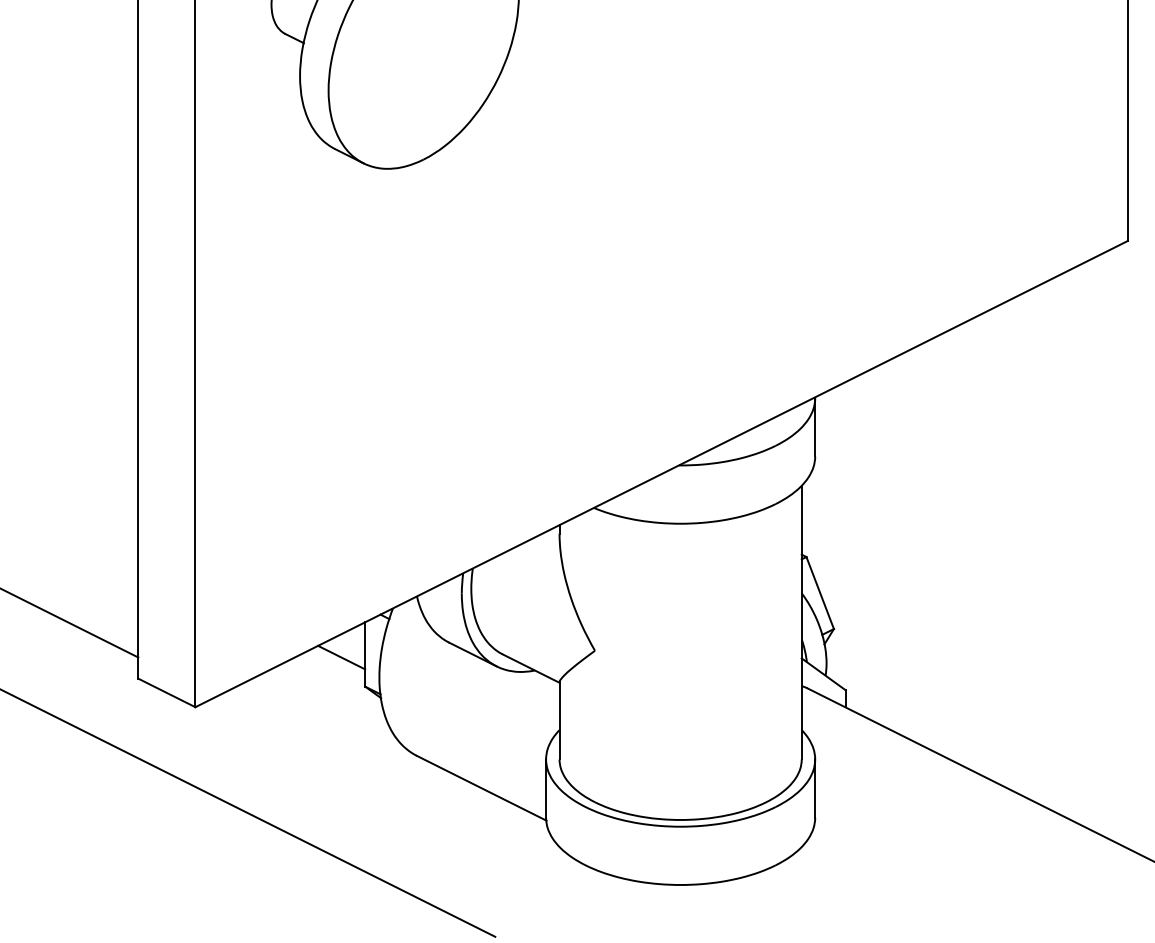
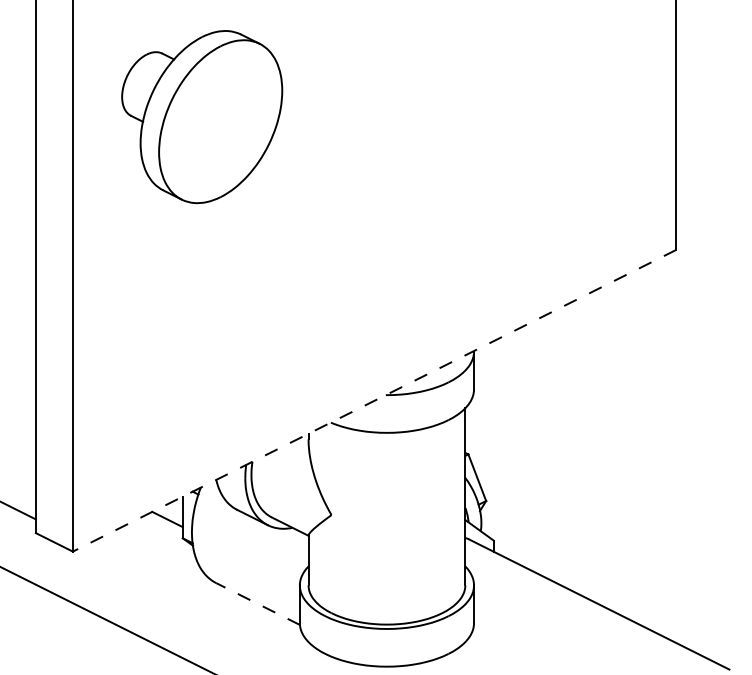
line: (661, 473) -> (374, 400), solid -> dashed
line: (482, 788) -> (258, 604), solid -> dashed

